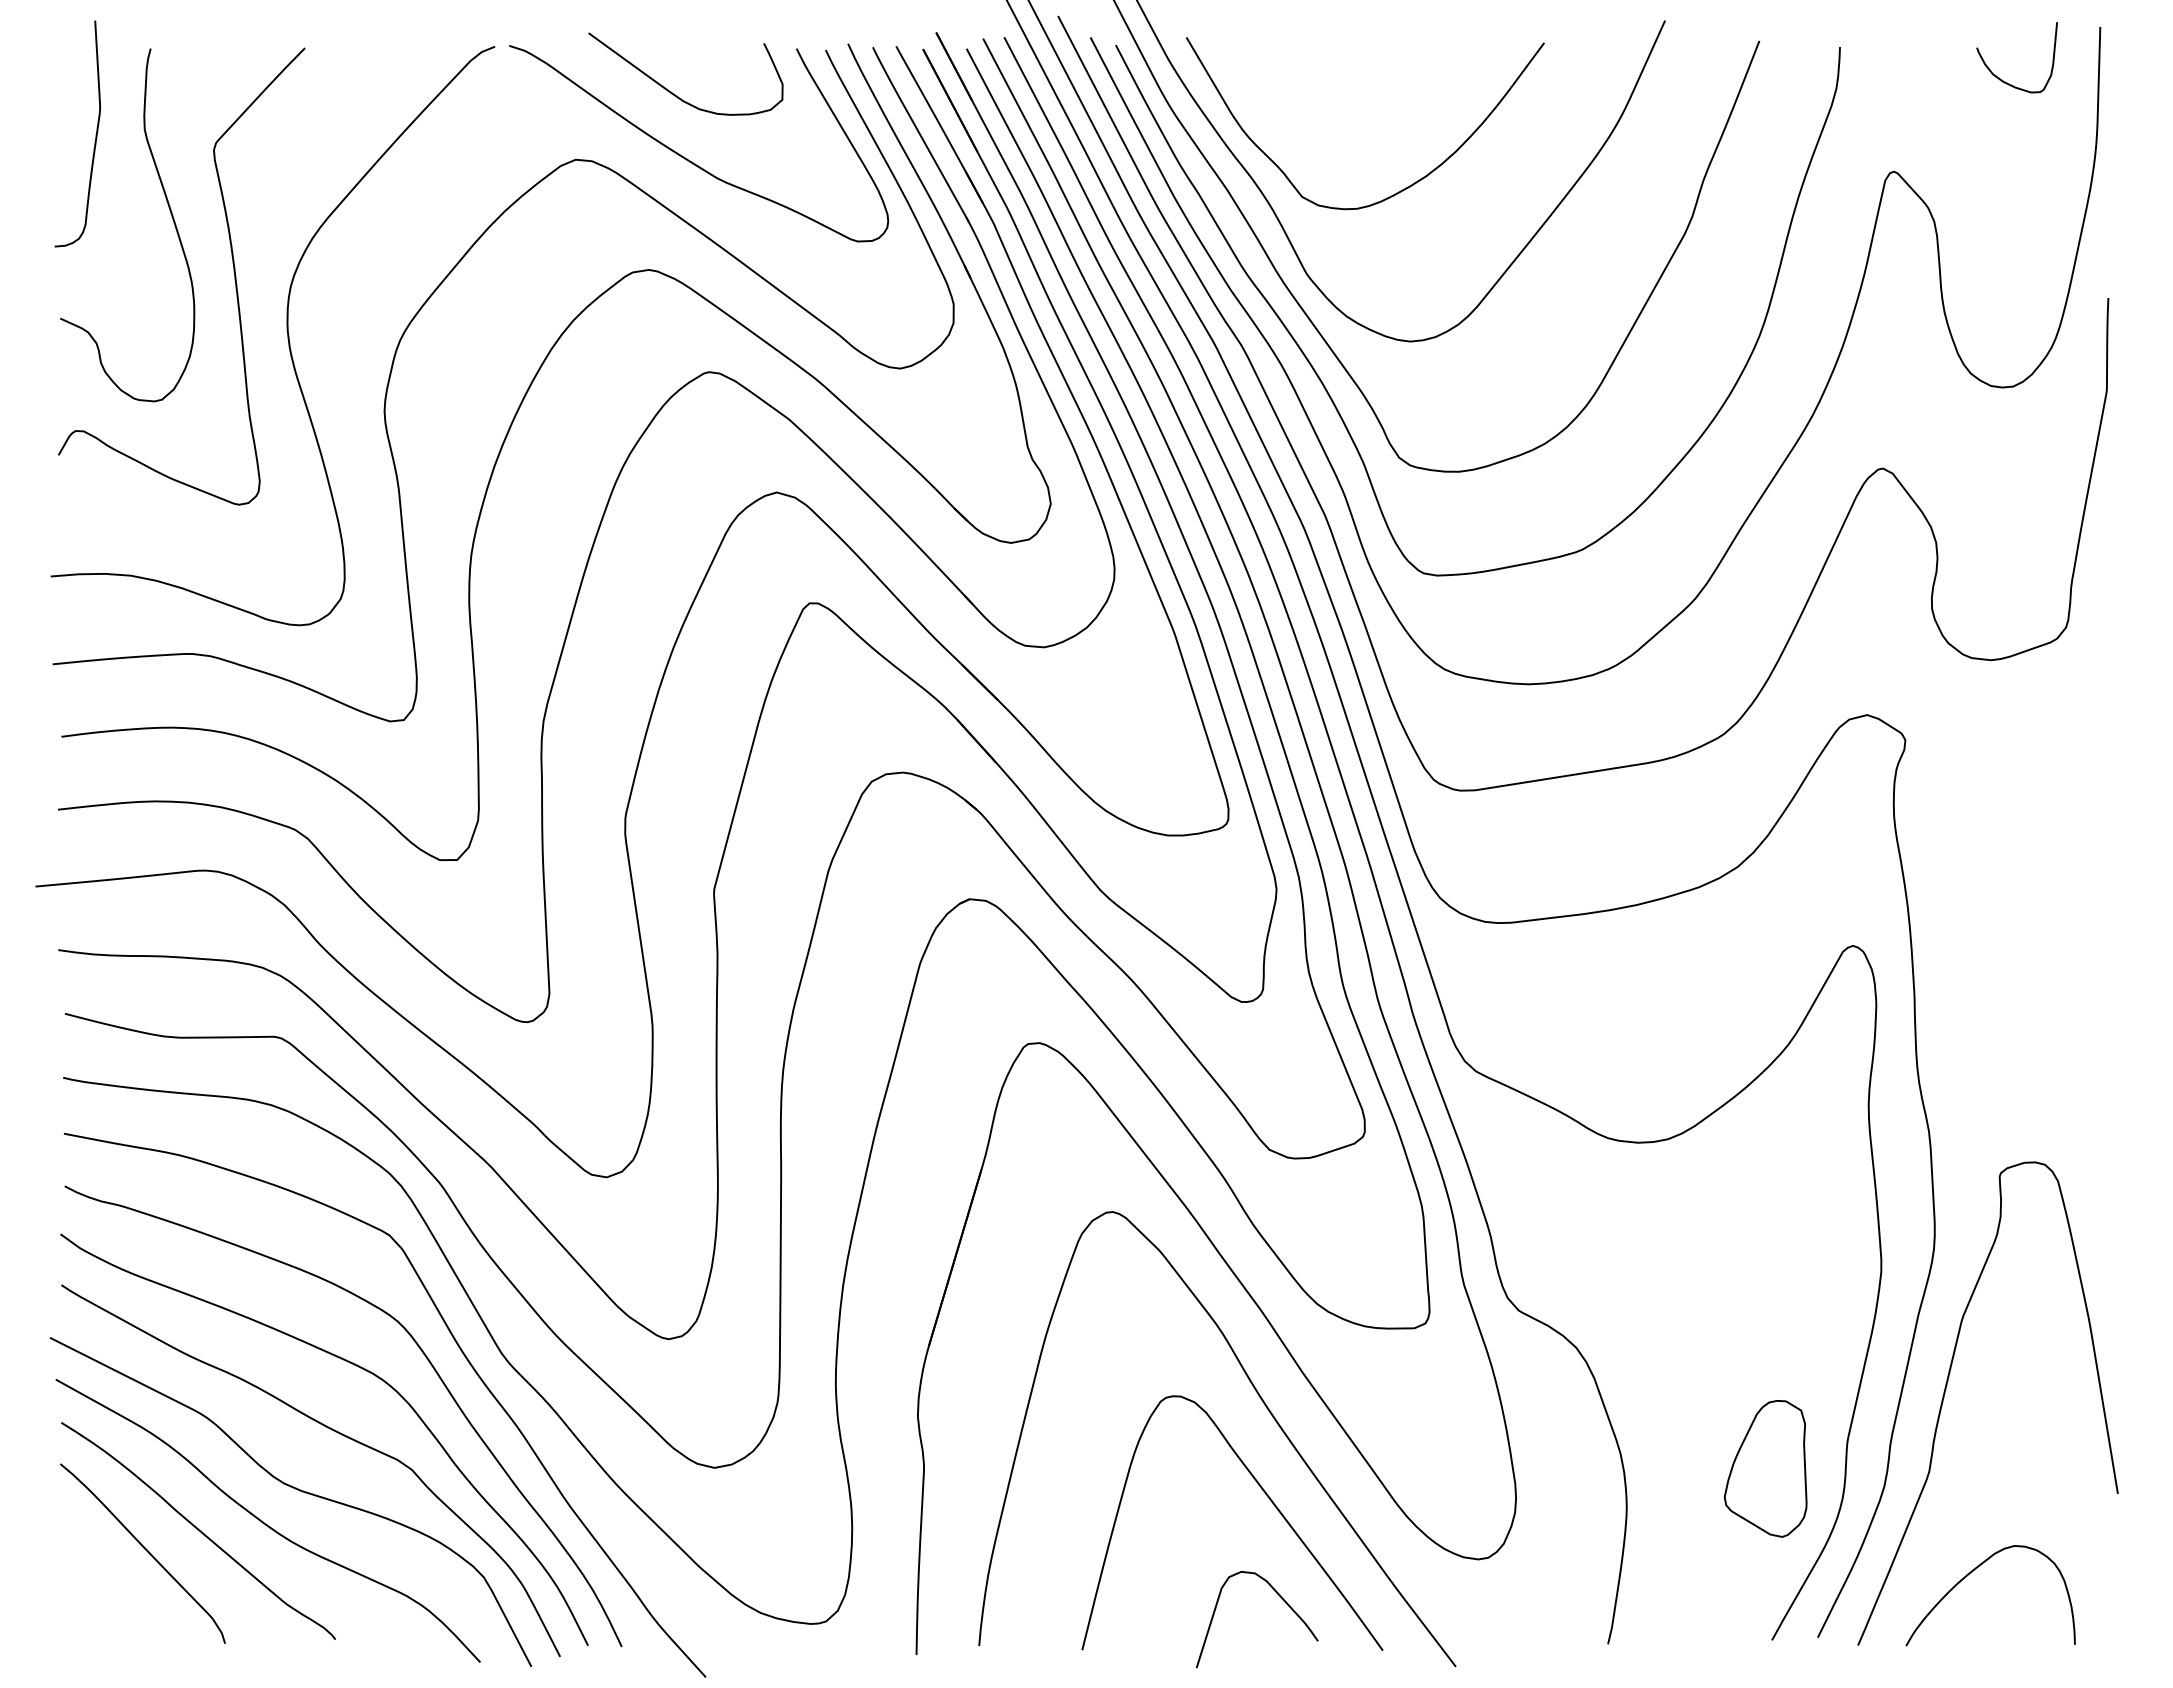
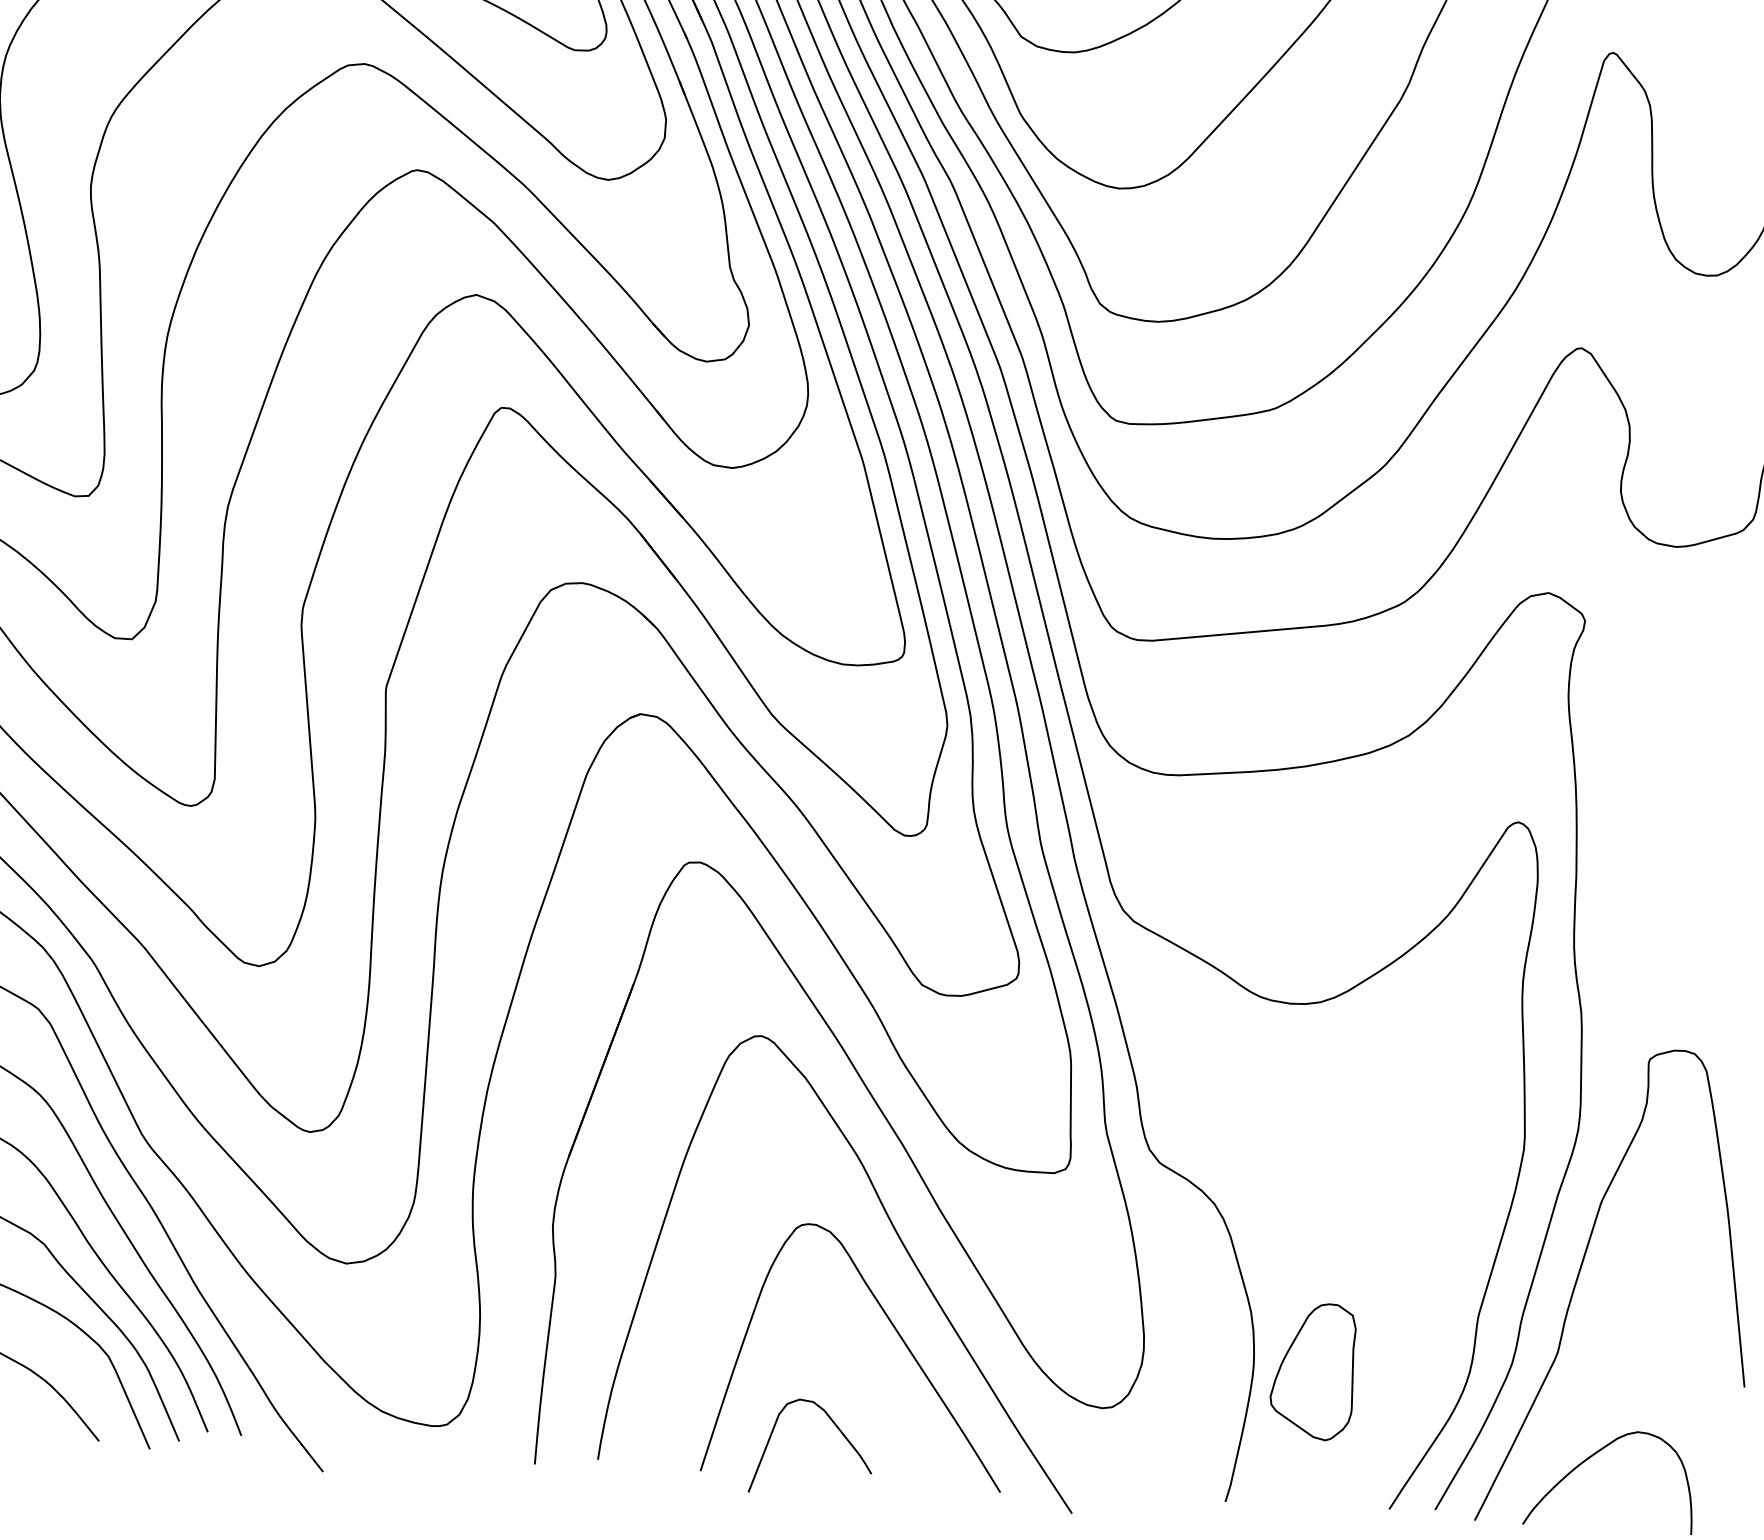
part: (1765, 1468) -> (1313, 1370), moved
curve: (1283, 1601) -> (839, 1432), moved

